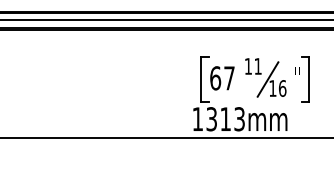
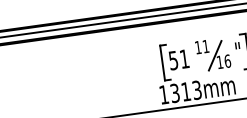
text: (222, 78) -> (179, 59), 67 -> 51

